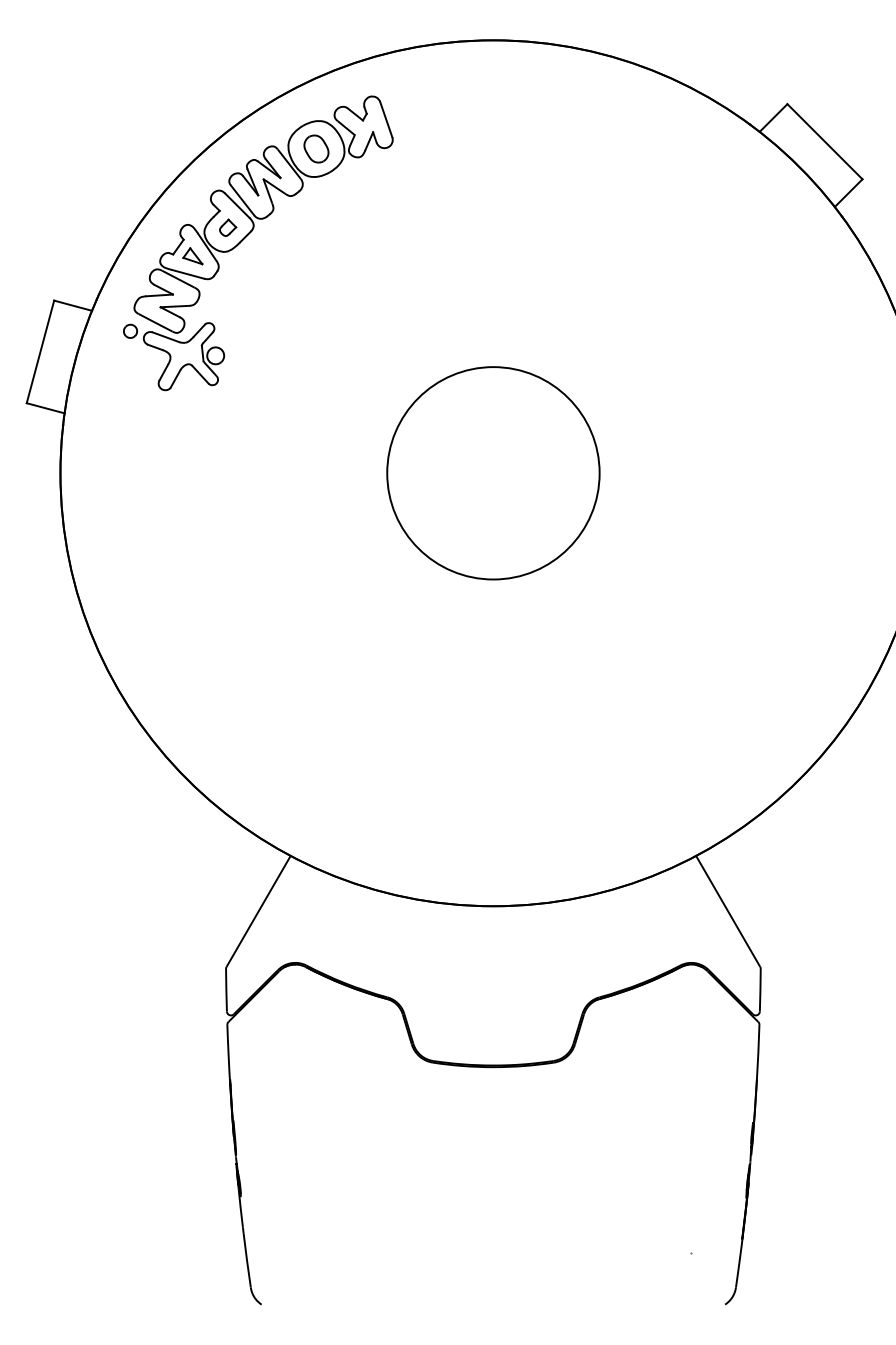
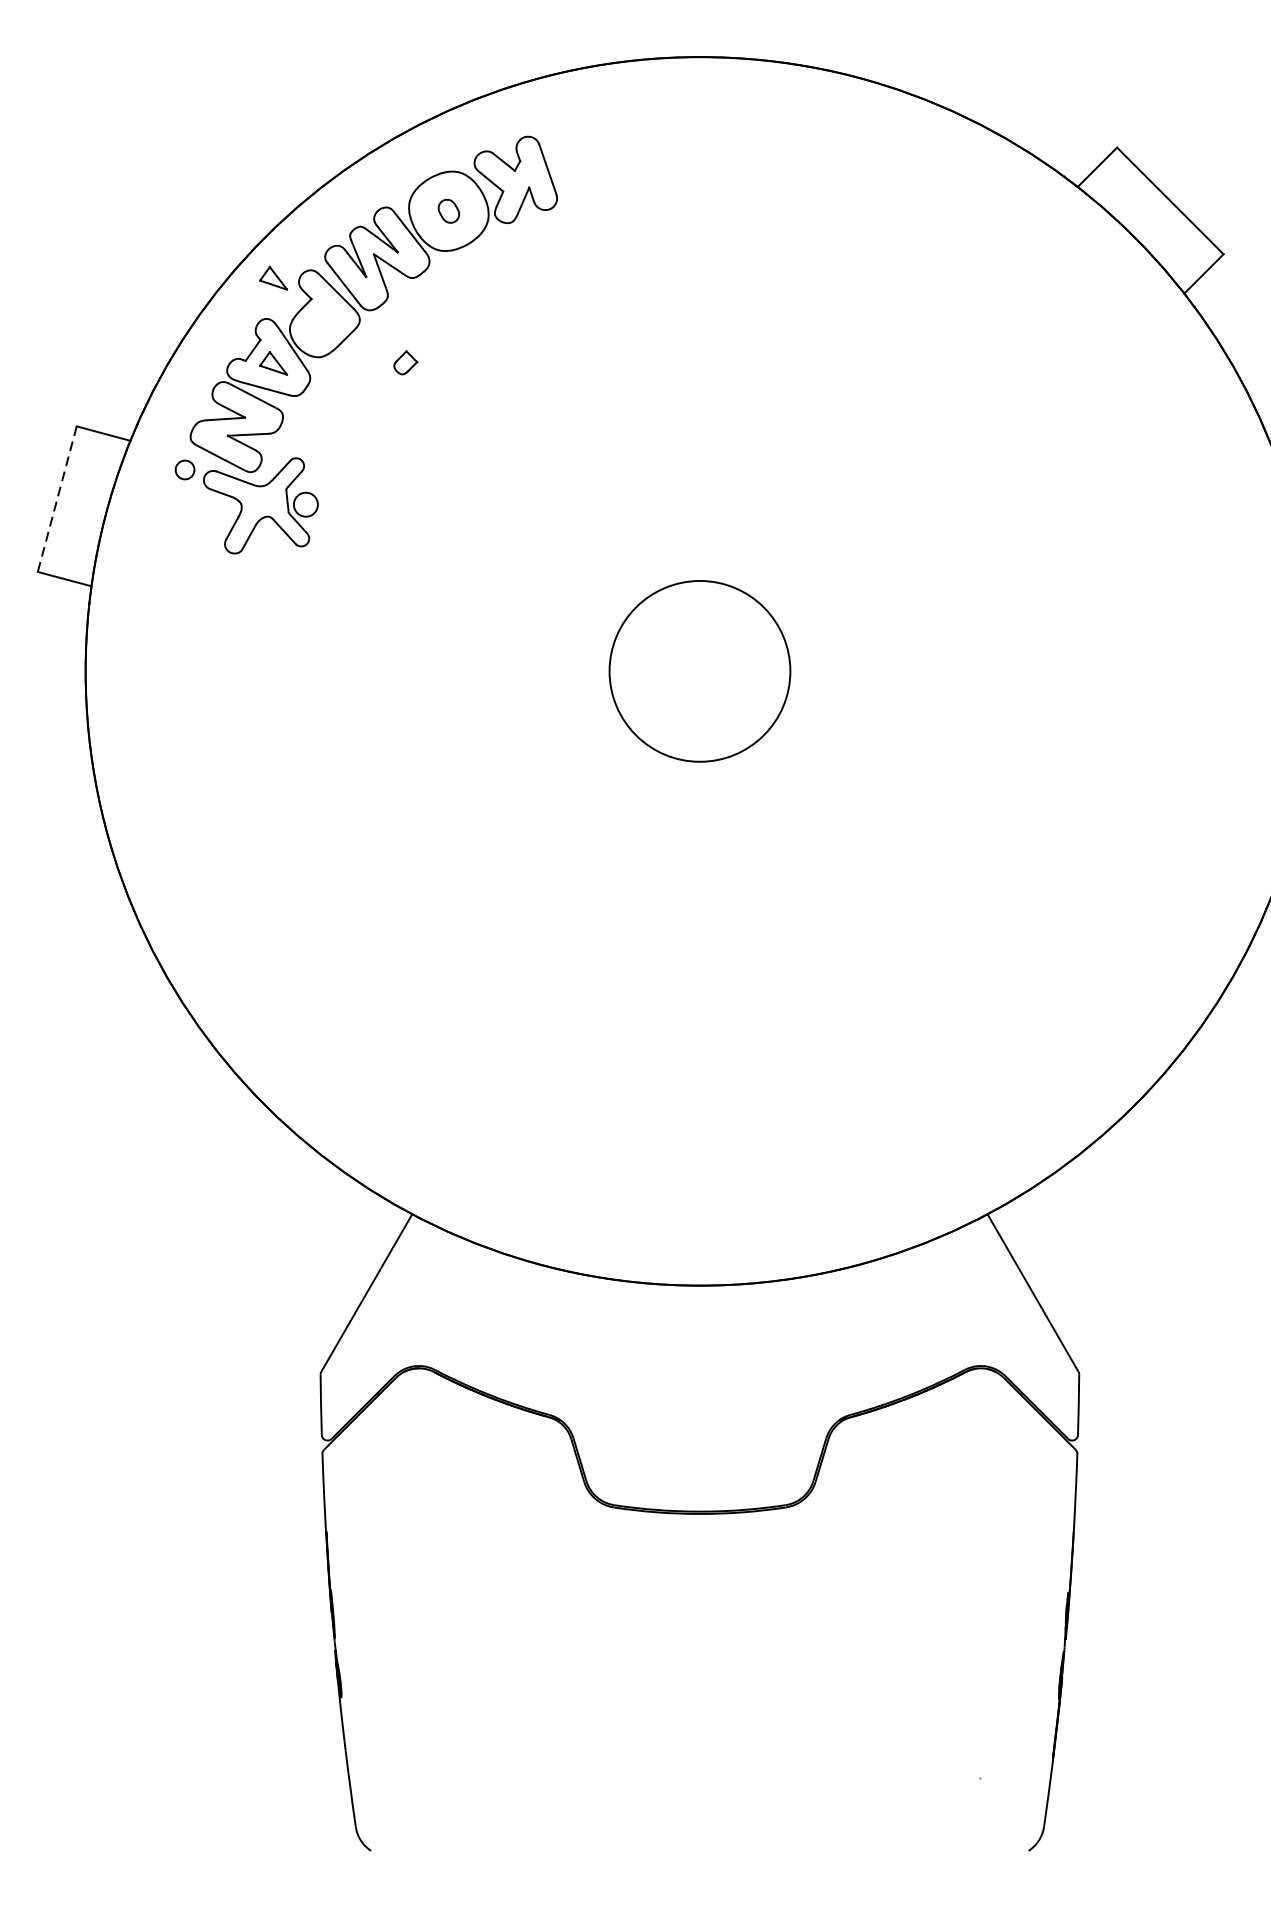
part: (316, 148) -> (448, 210), size x0.6
part: (192, 196) -> (272, 278), added
part: (228, 227) -> (406, 362), moved
line: (40, 352) -> (57, 499), solid -> dashed
circle: (493, 473) -> (700, 671), size x0.6

